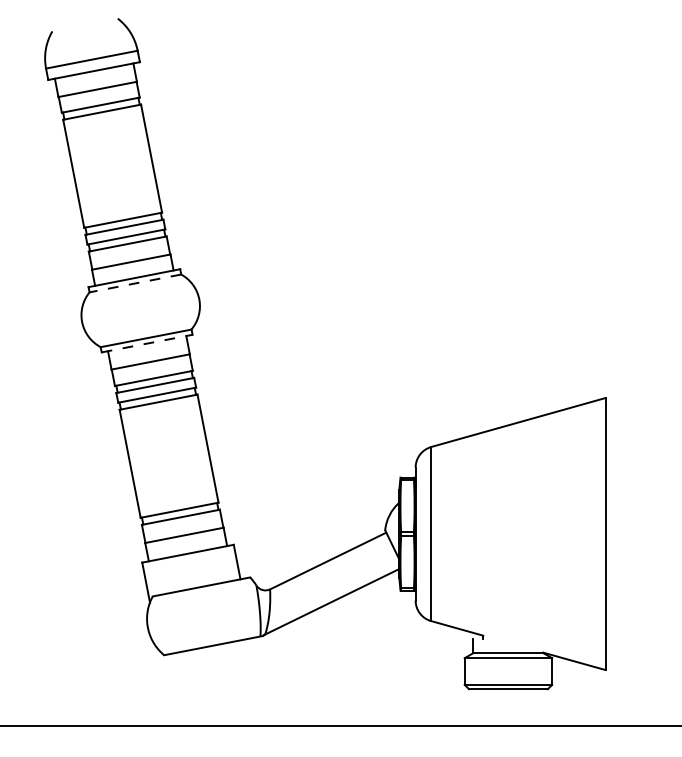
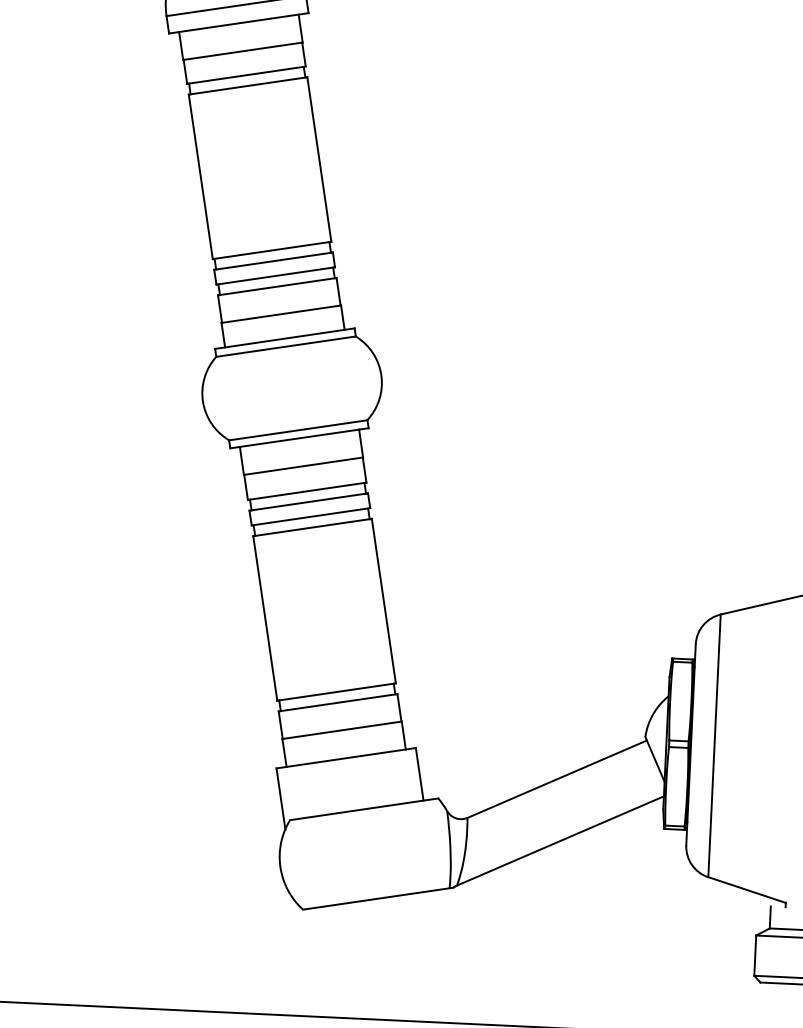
line: (135, 283) -> (286, 346), dashed -> solid
line: (147, 343) -> (300, 438), dashed -> solid

